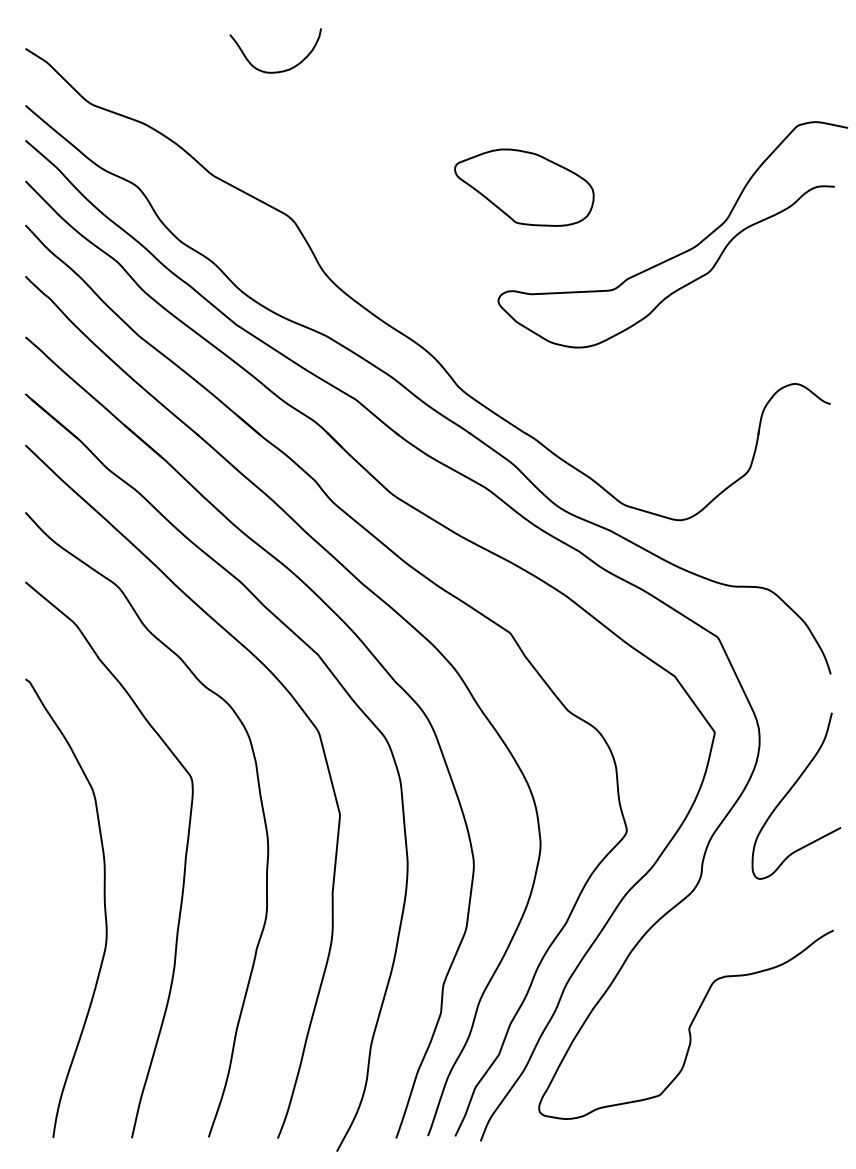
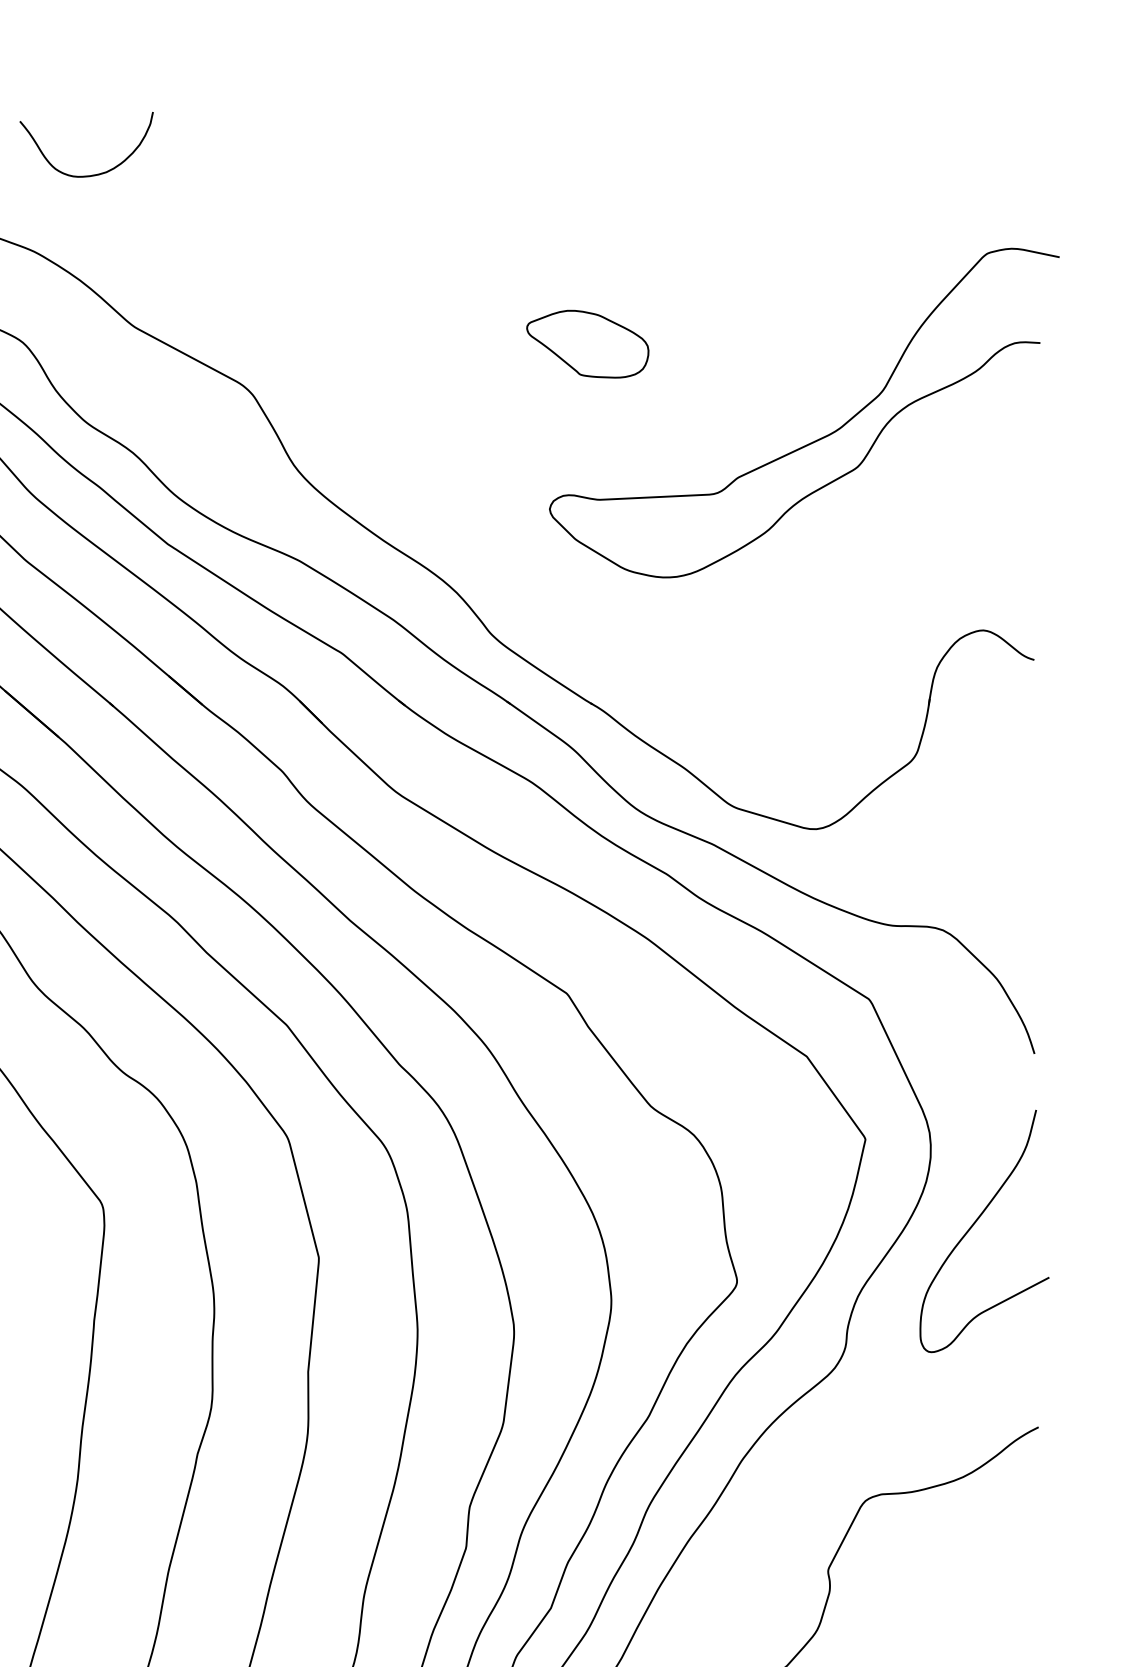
curve: (281, 70) -> (95, 173), moved
part: (524, 187) -> (587, 344), size x0.6

